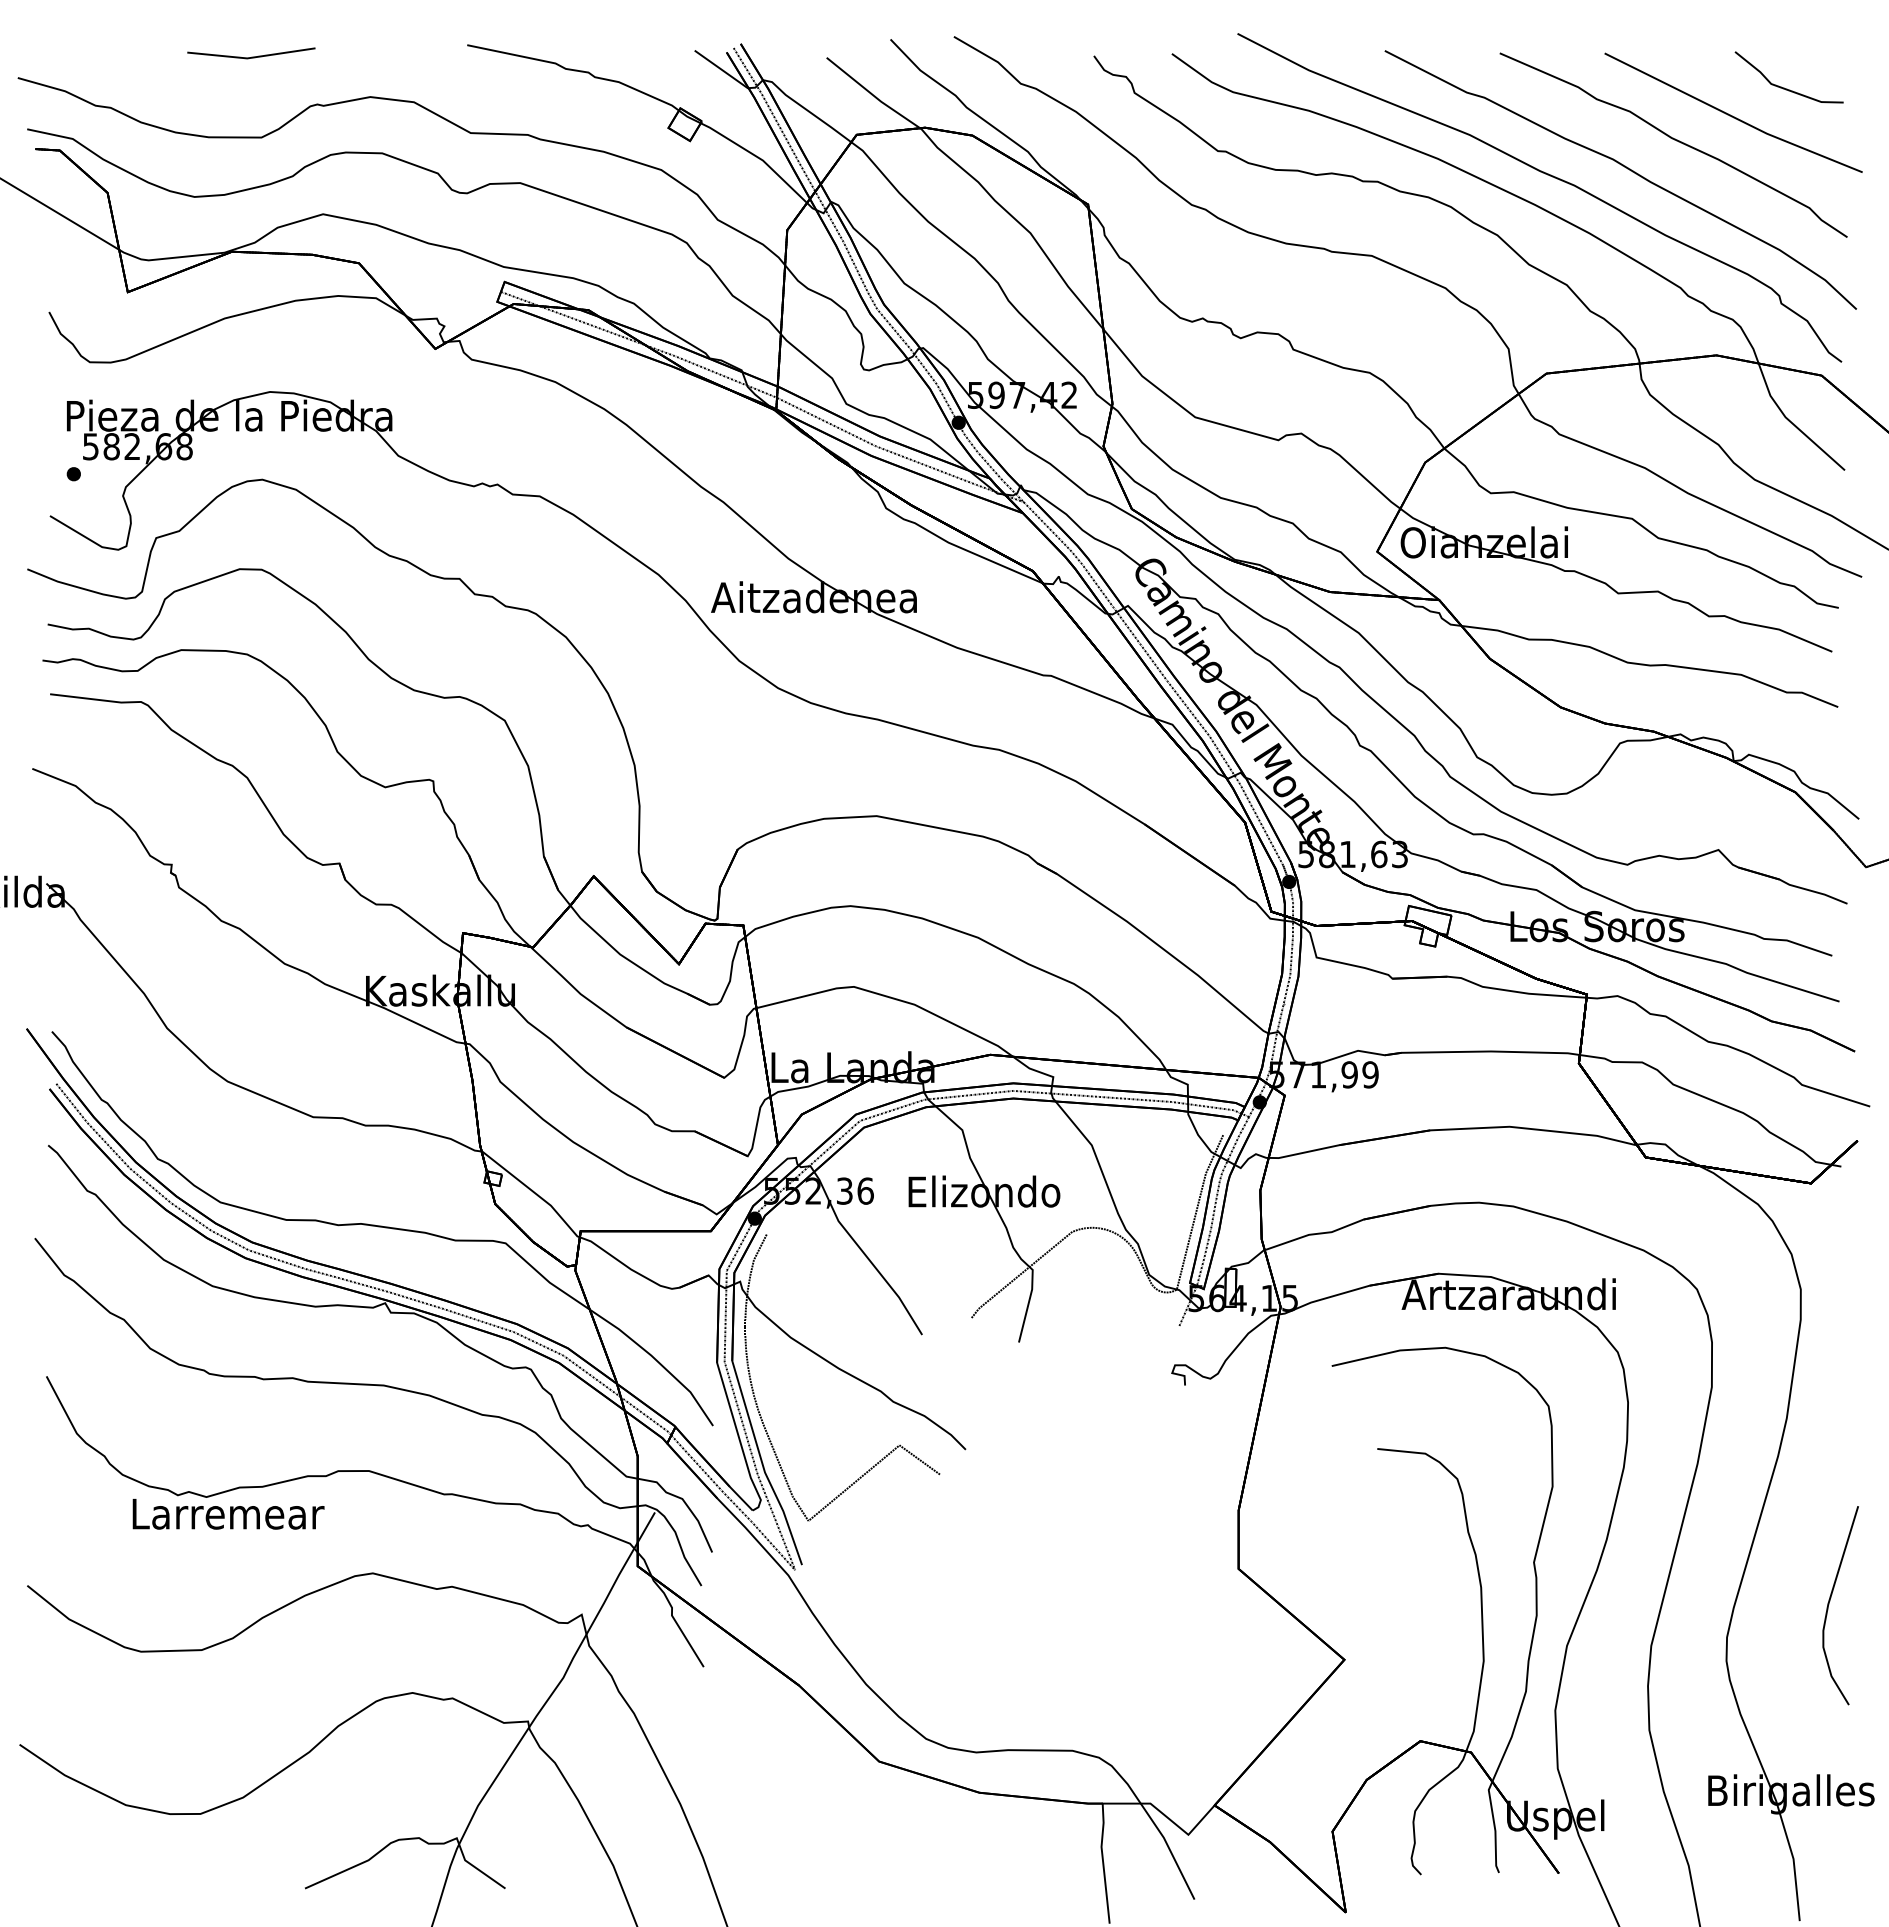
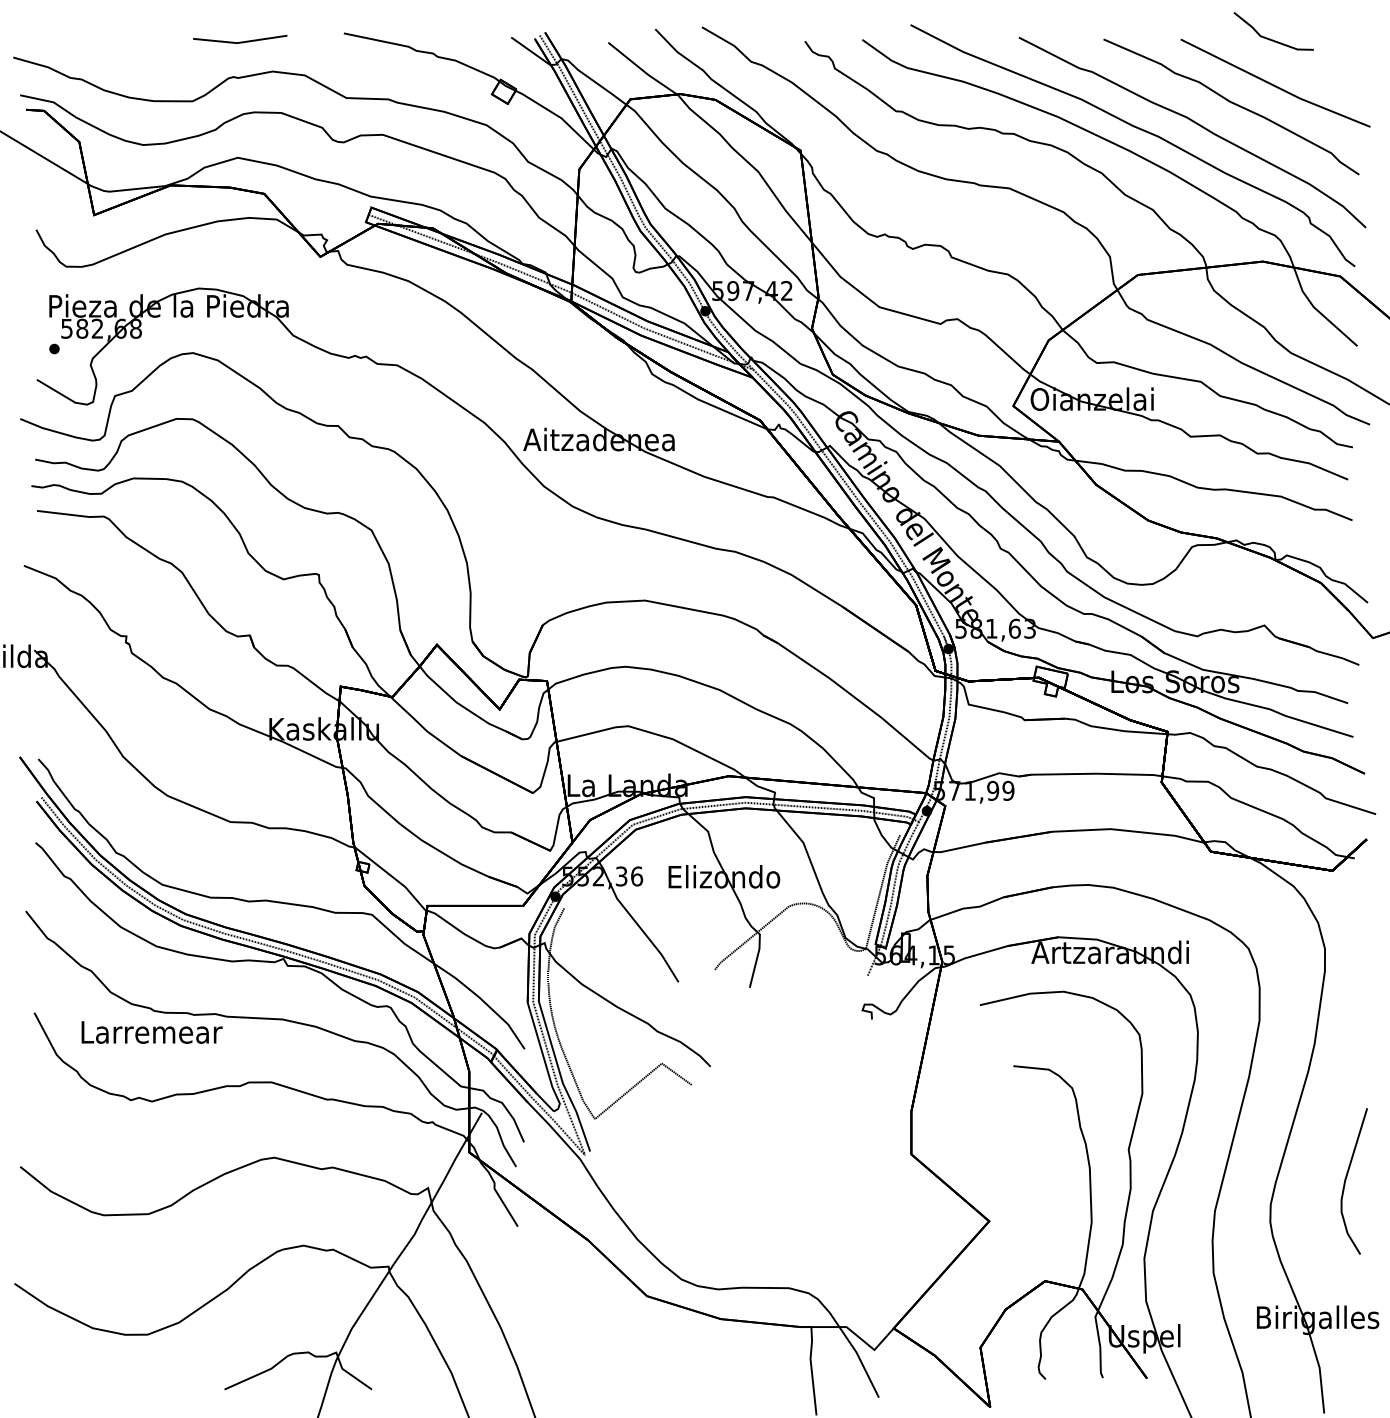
line: (251, 56) -> (240, 41), moved
line: (1784, 87) -> (1270, 38), moved
text: (228, 1514) -> (152, 1032), moved

